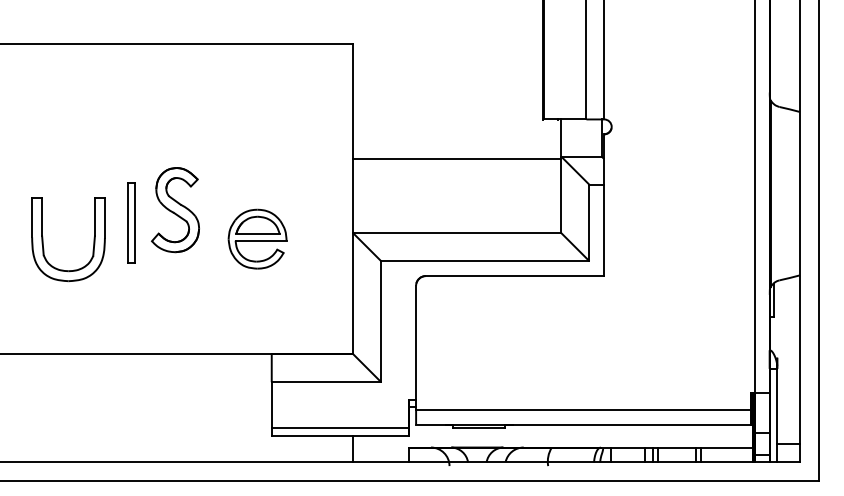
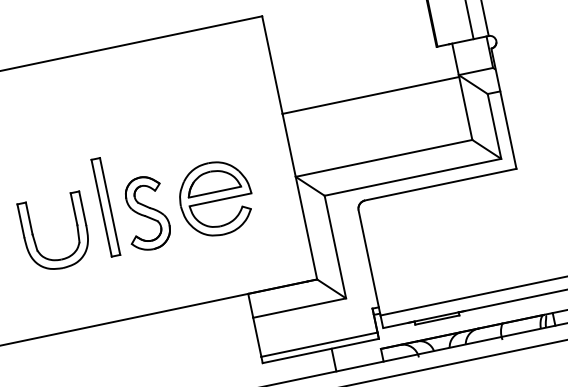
part: (175, 210) -> (146, 213), moved
part: (130, 222) -> (105, 207), size x1.43
part: (257, 239) -> (215, 199), size x1.43

